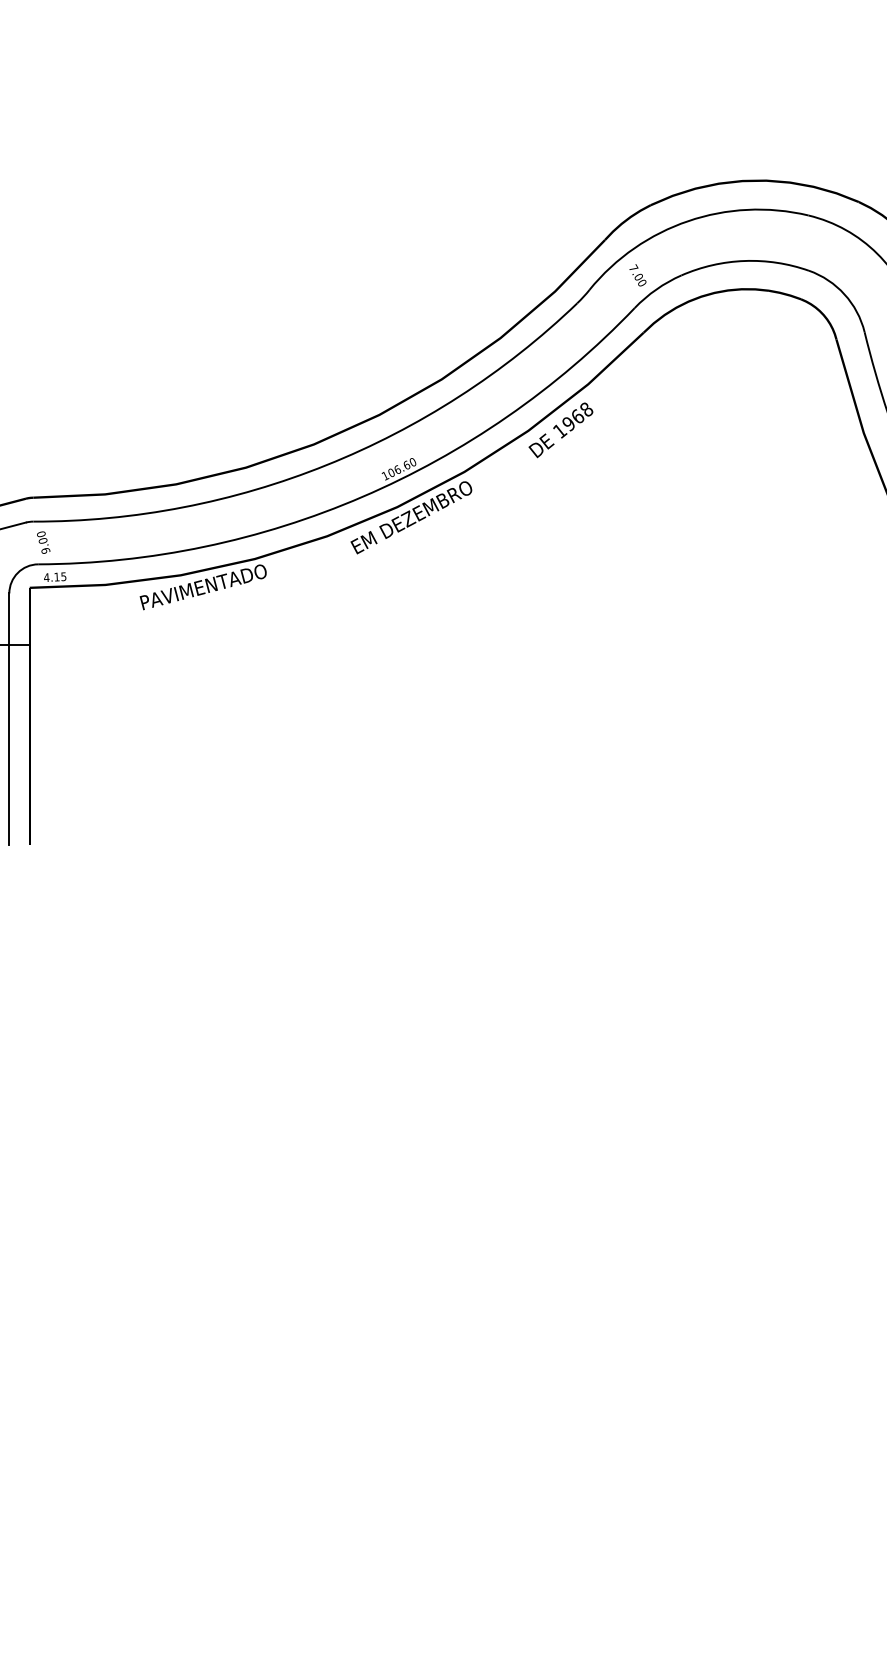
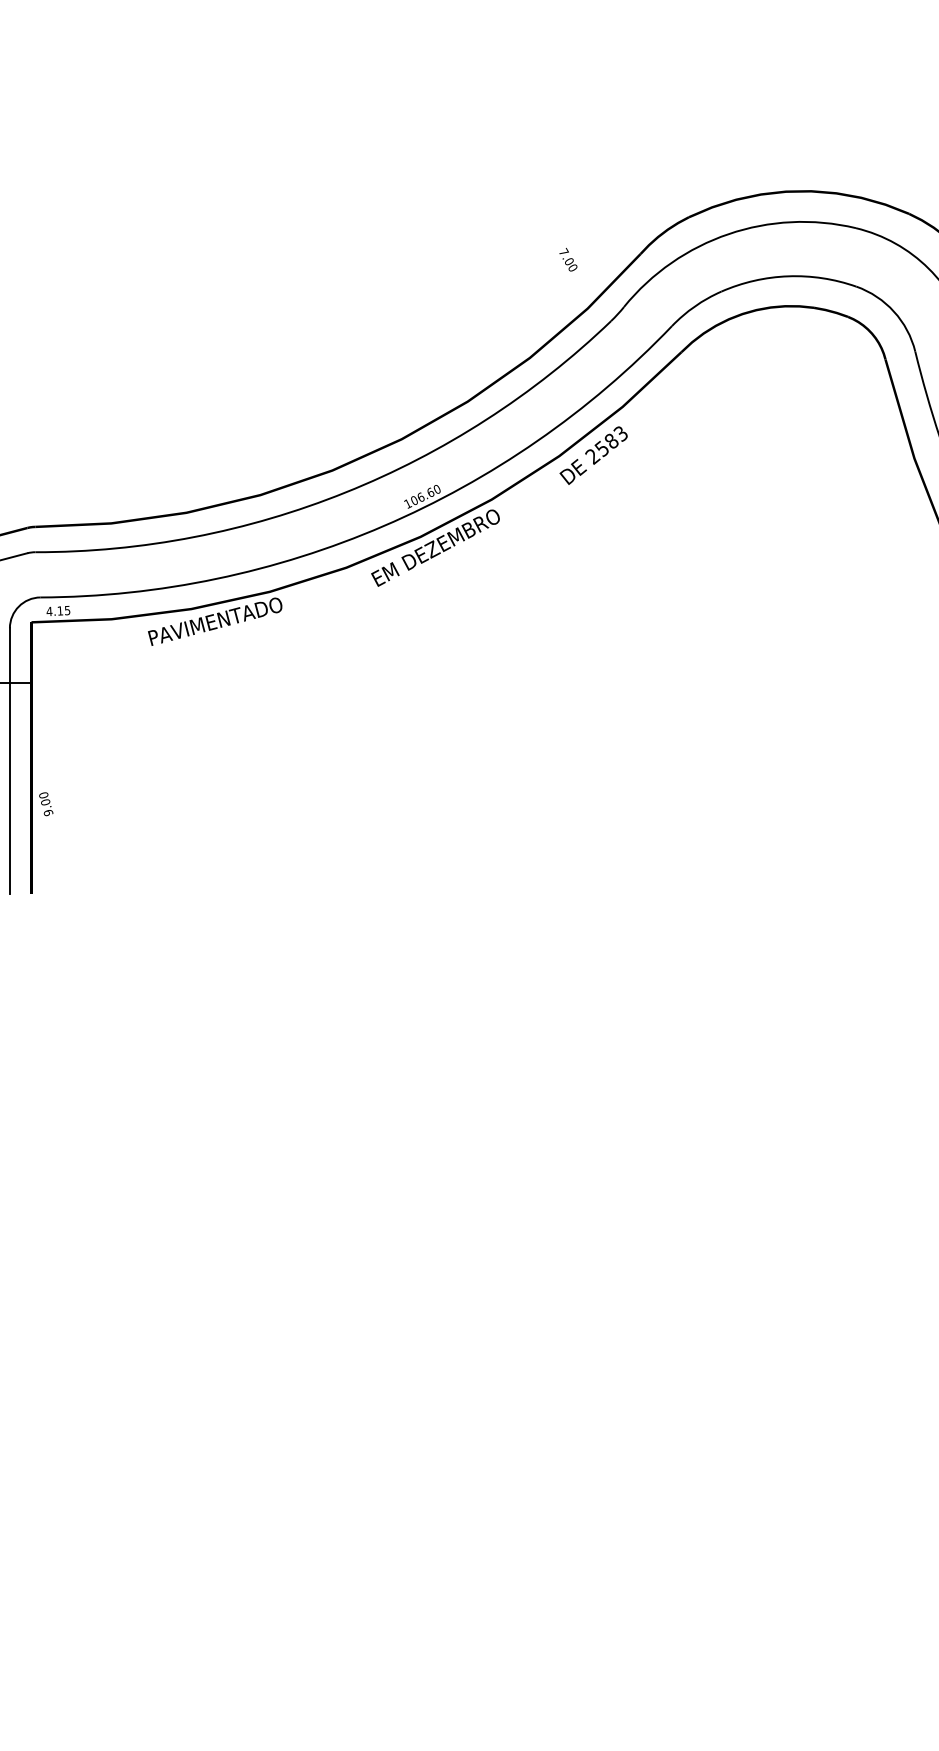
text: (637, 275) -> (567, 259), moved
text: (572, 420) -> (606, 445), 1968 -> 2583
text: (43, 542) -> (46, 804), moved

